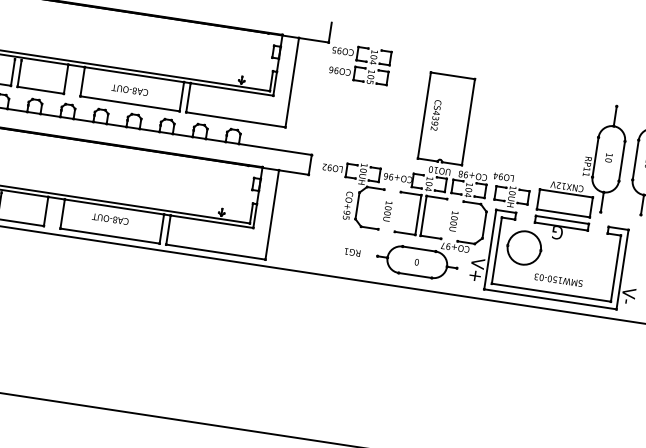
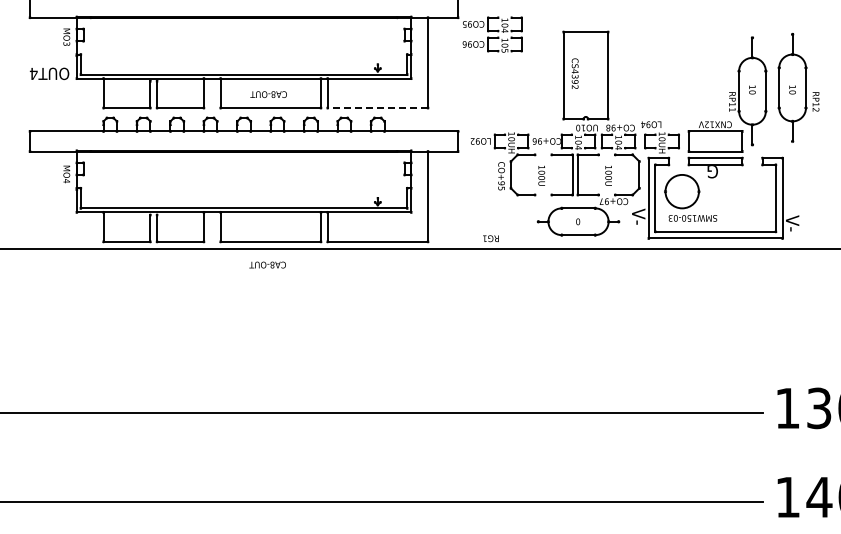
line: (235, 120) -> (377, 108), solid -> dashed
text: (110, 218) -> (267, 264), moved
text: (352, 252) -> (490, 238), moved
text: (475, 274) -> (637, 225), V+ -> V-
text: (558, 280) -> (692, 218), moved

